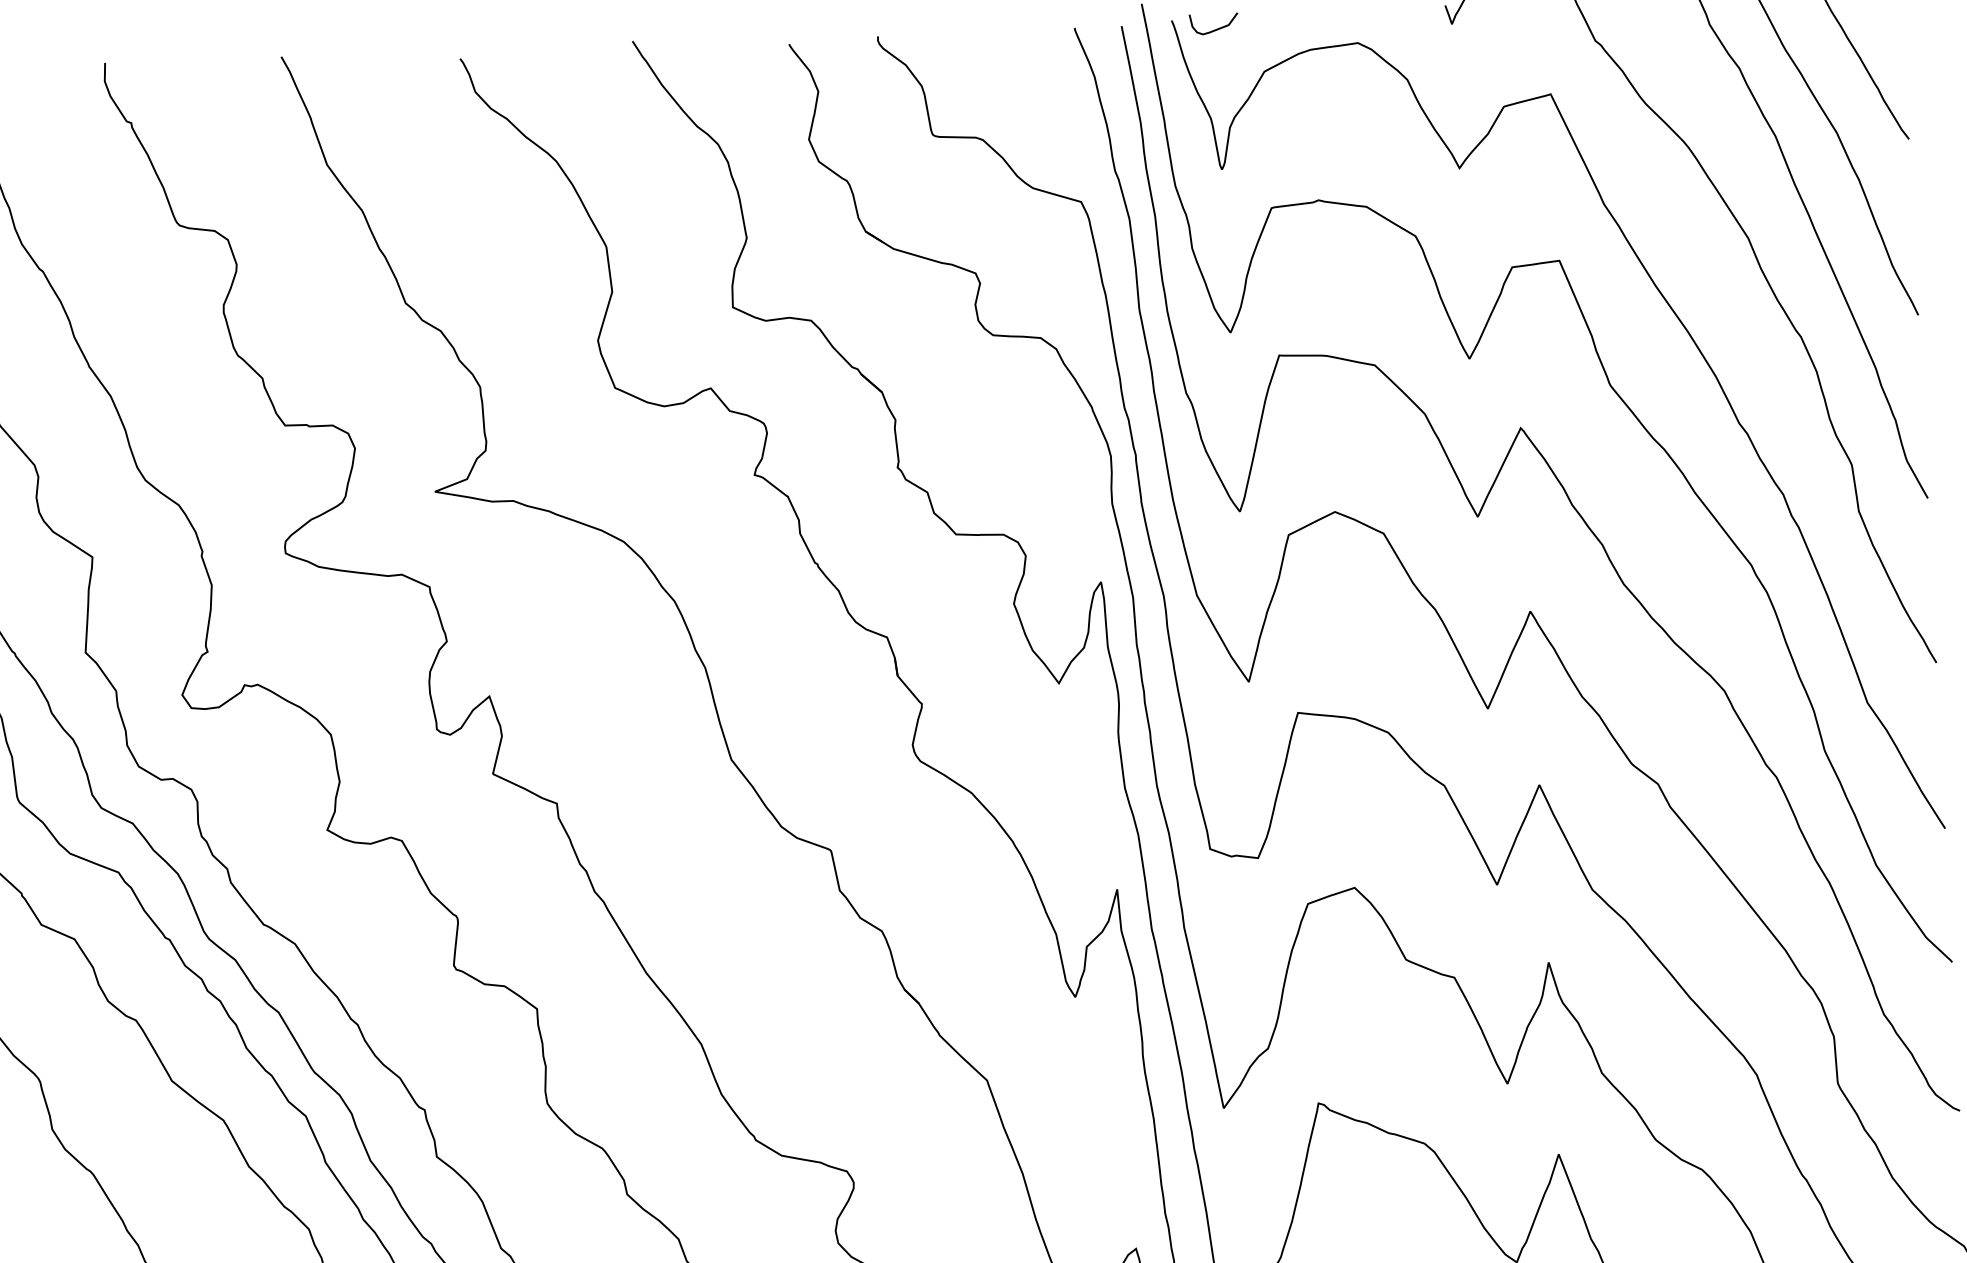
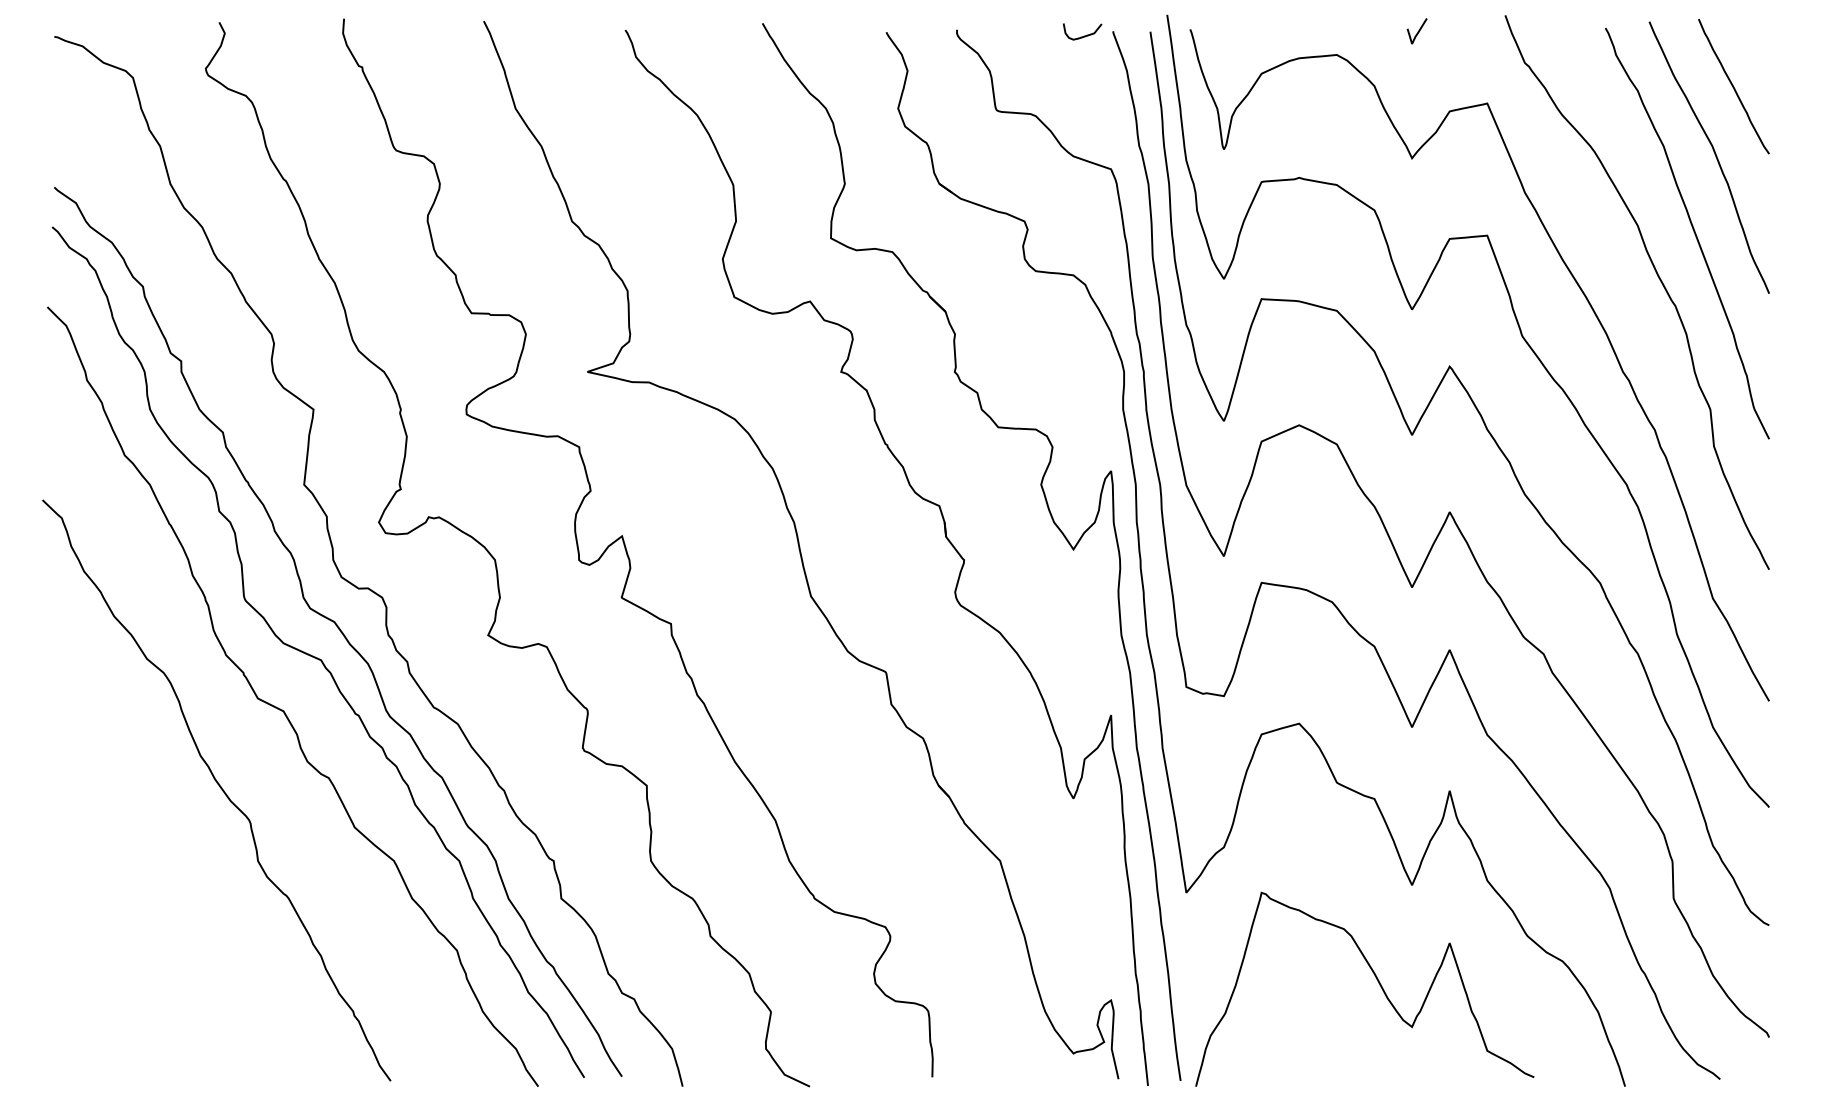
curve: (1216, 28) -> (1084, 35), moved

